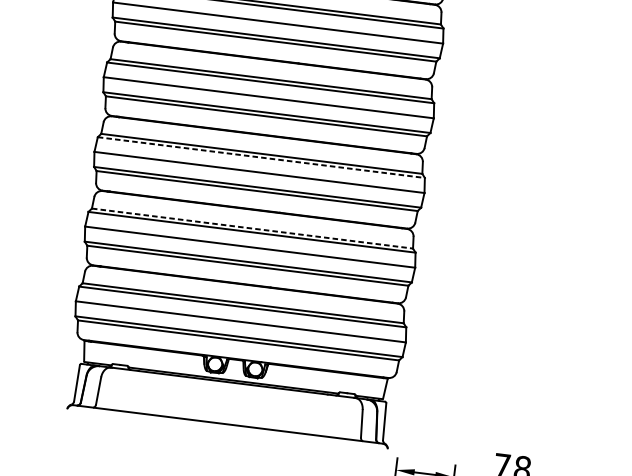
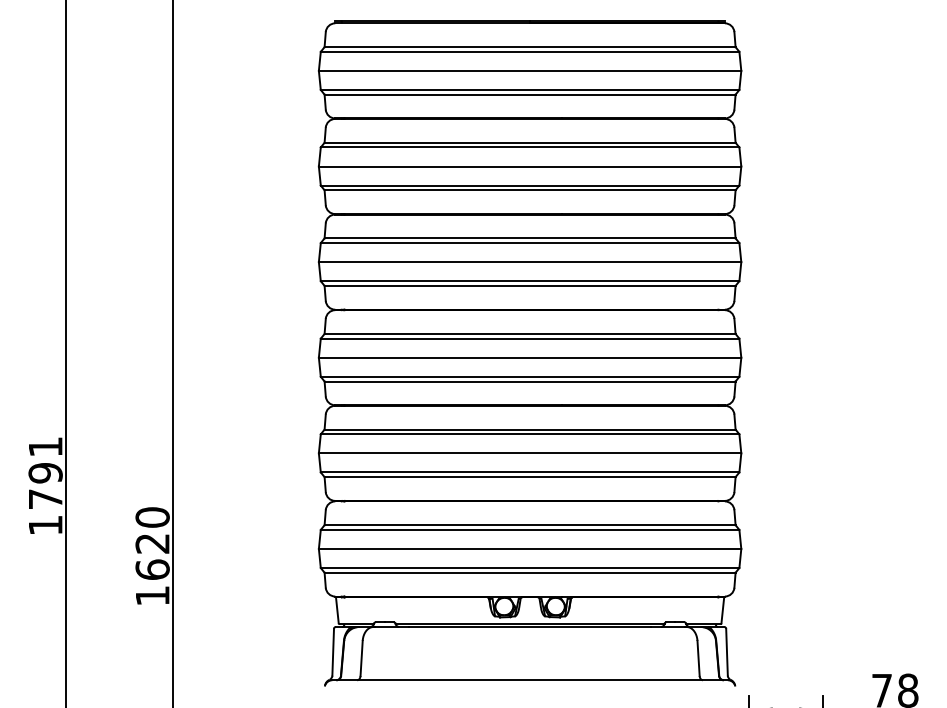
line: (261, 157) -> (530, 338), dashed -> solid
line: (252, 228) -> (530, 429), dashed -> solid

